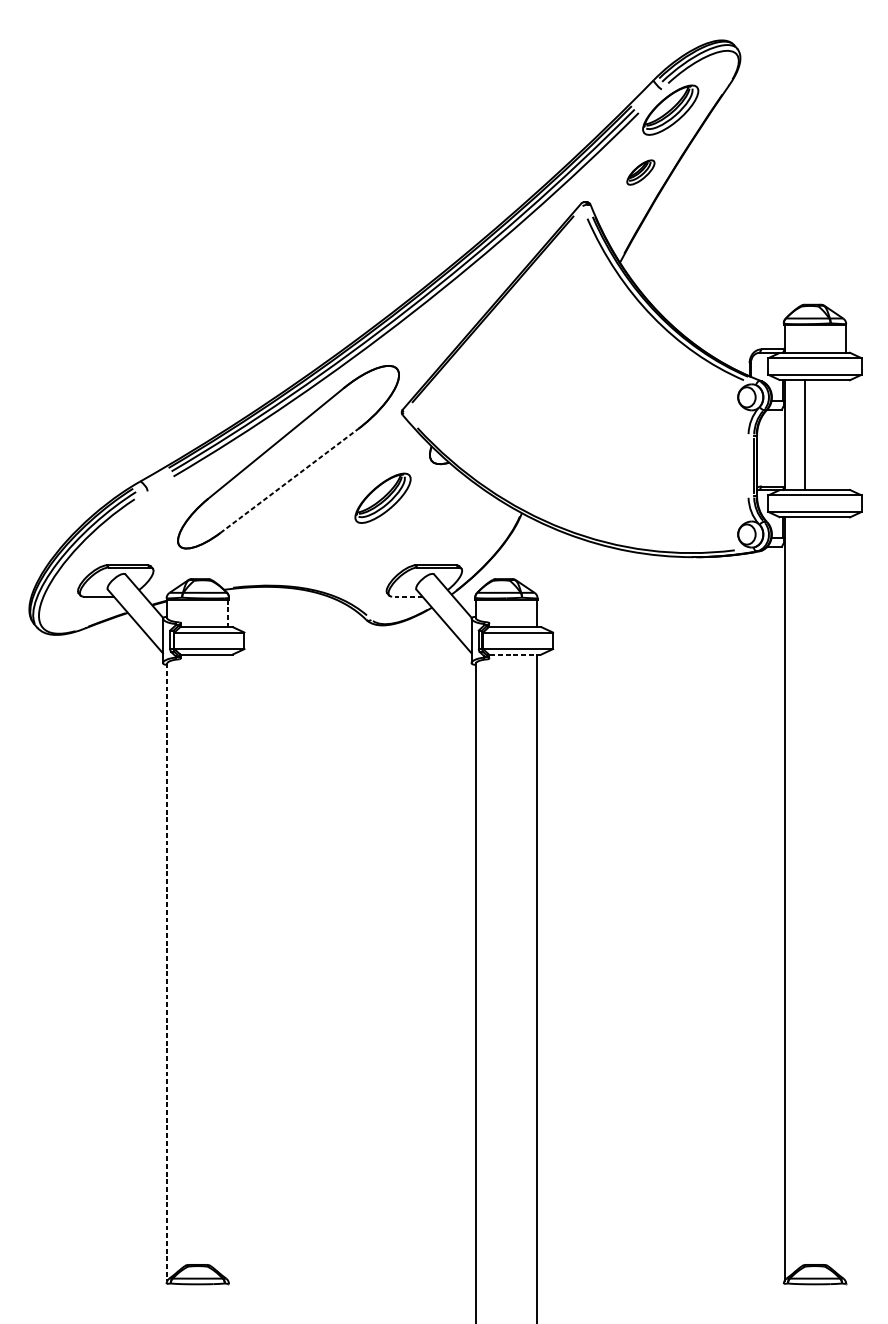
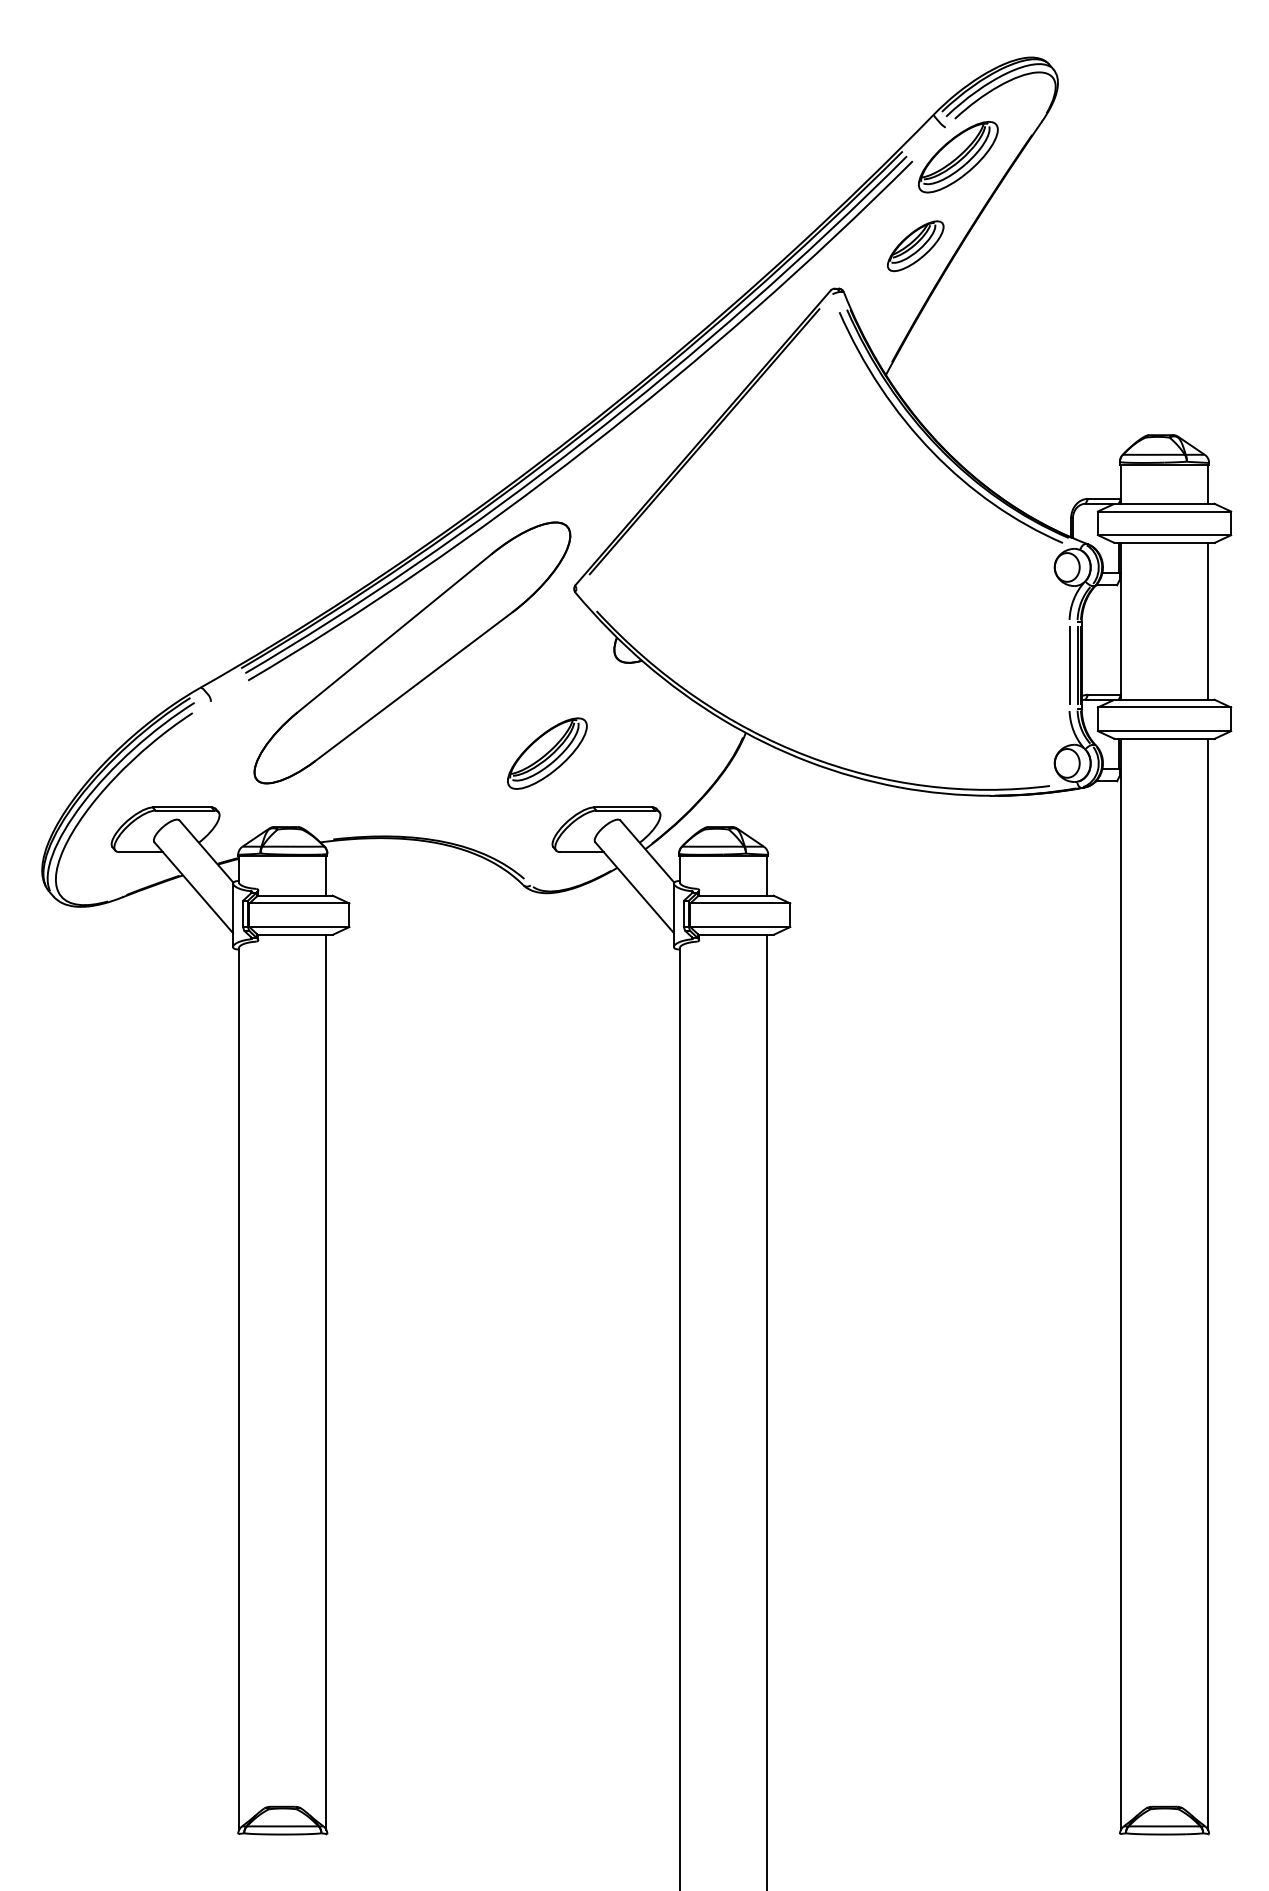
part: (640, 172) -> (915, 246), size x1.43
line: (805, 434) -> (1208, 620), moved
line: (748, 466) -> (1069, 665), added
line: (289, 480) -> (413, 686), dashed -> solid
part: (383, 498) -> (547, 753), moved
line: (407, 596) -> (582, 852), dashed -> solid
line: (228, 613) -> (326, 876), dashed -> solid
line: (514, 654) -> (735, 934), dashed -> solid
line: (845, 898) -> (1208, 1283), added
line: (228, 967) -> (326, 1381), added
line: (167, 972) -> (239, 1389), dashed -> solid

